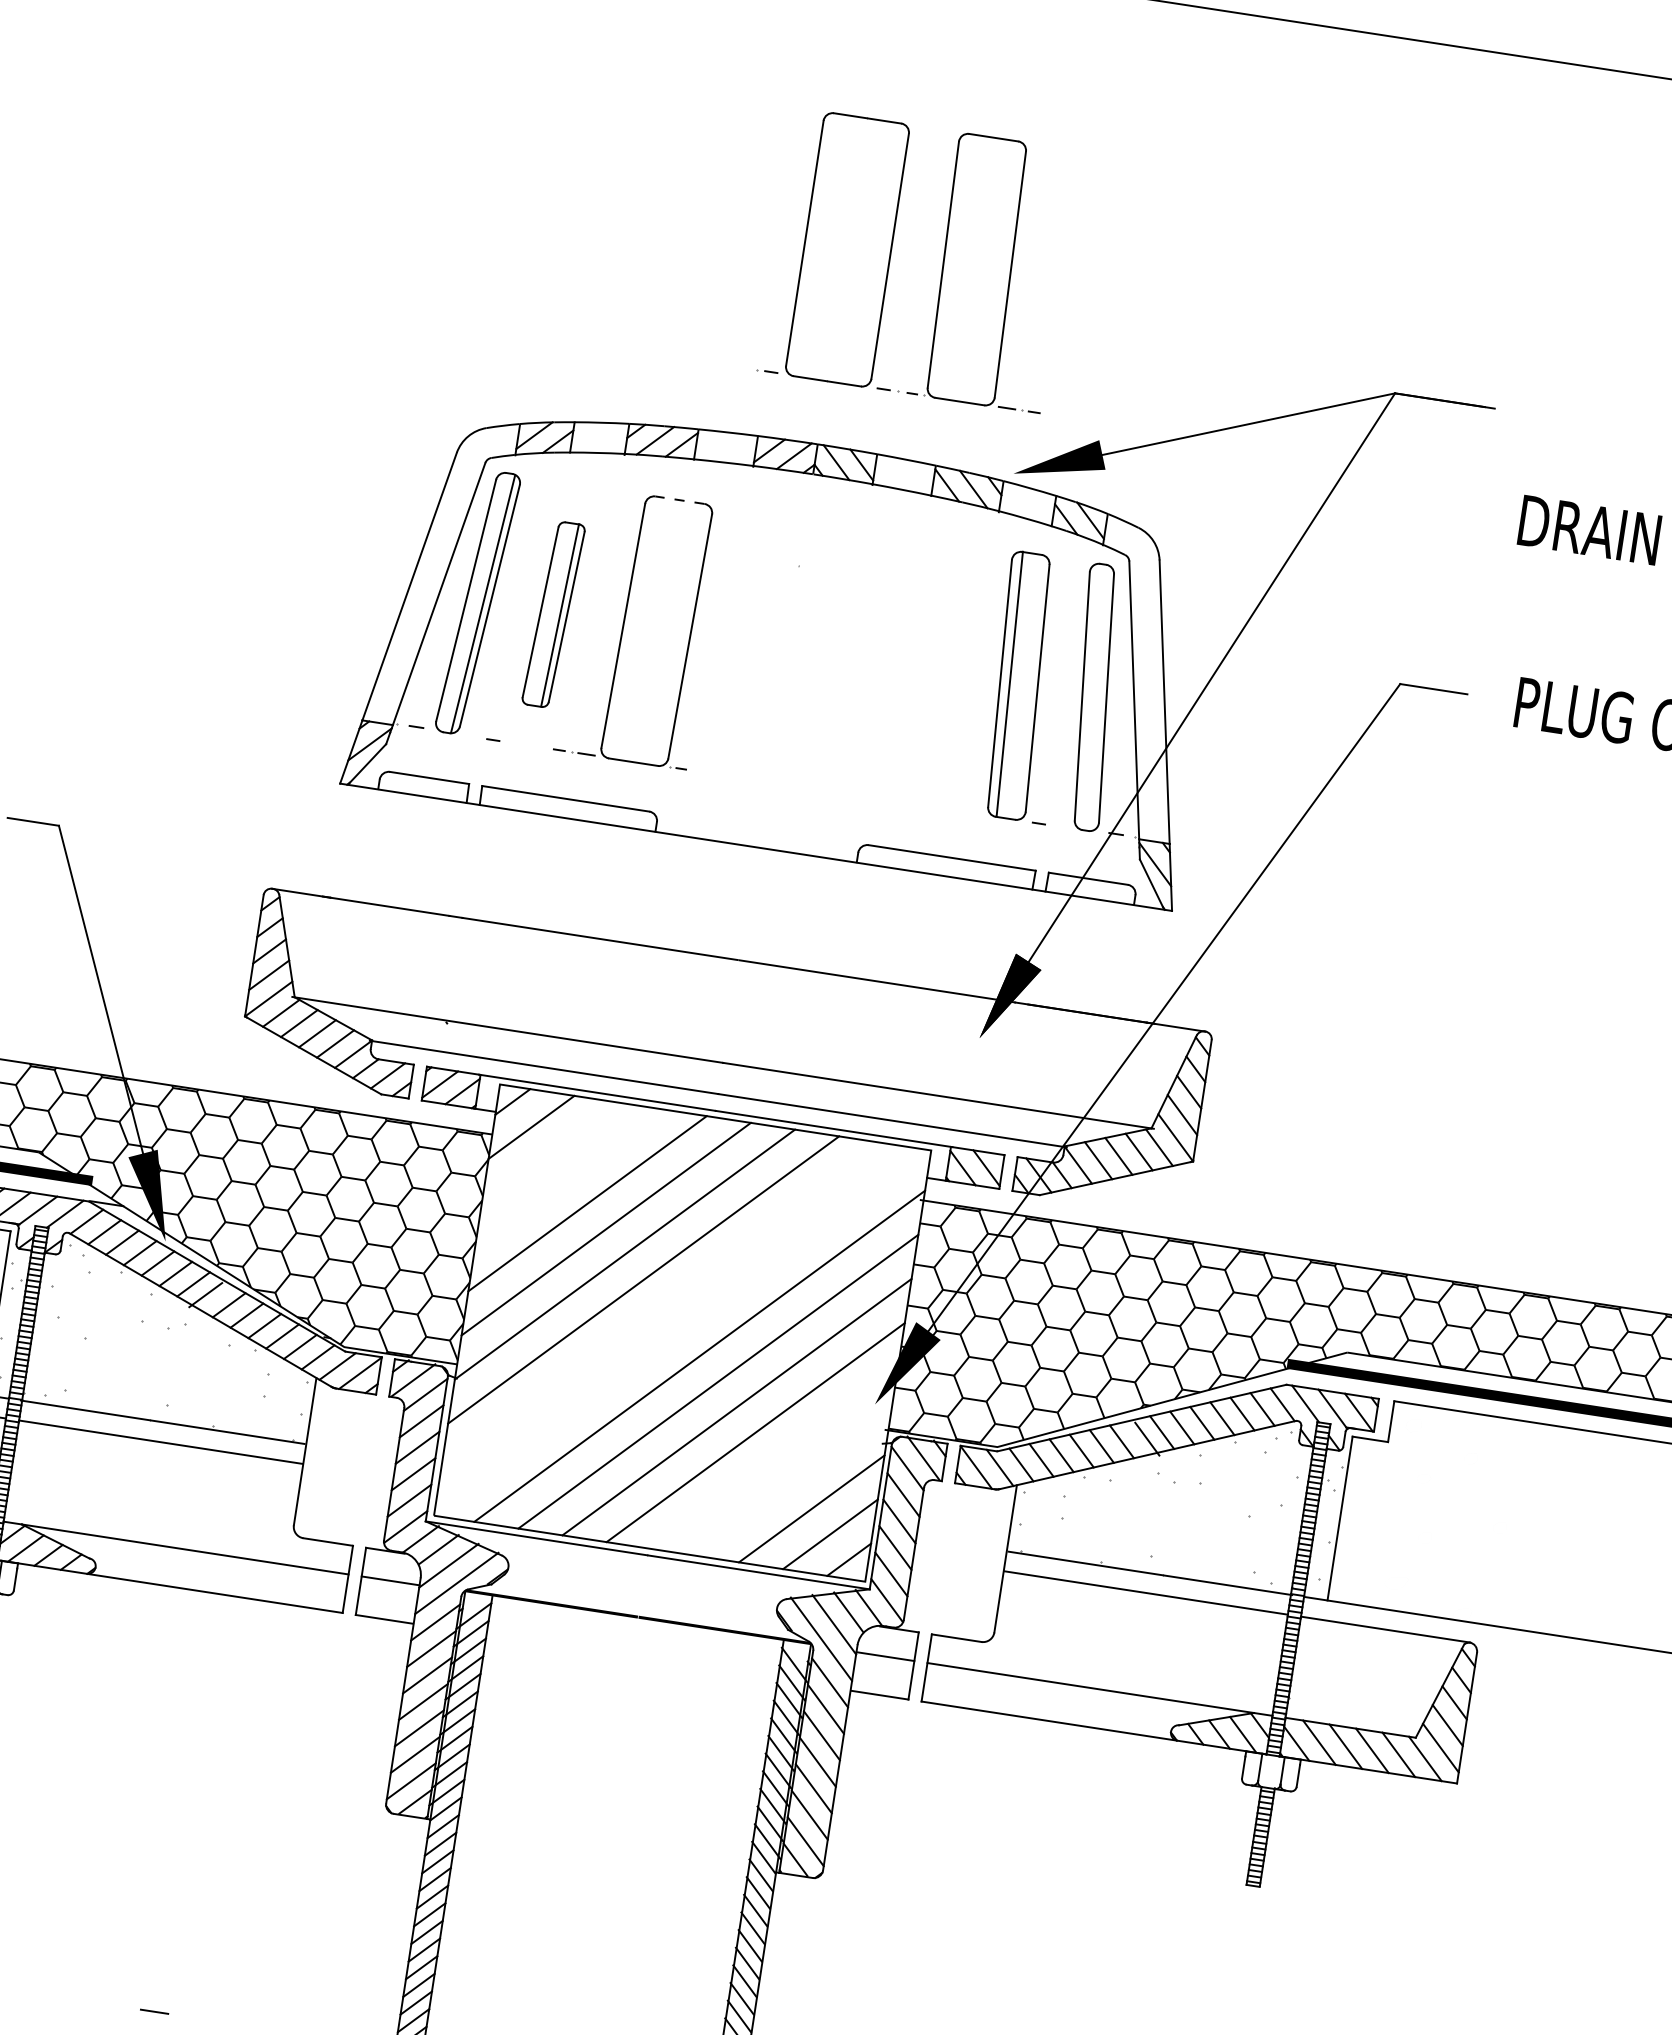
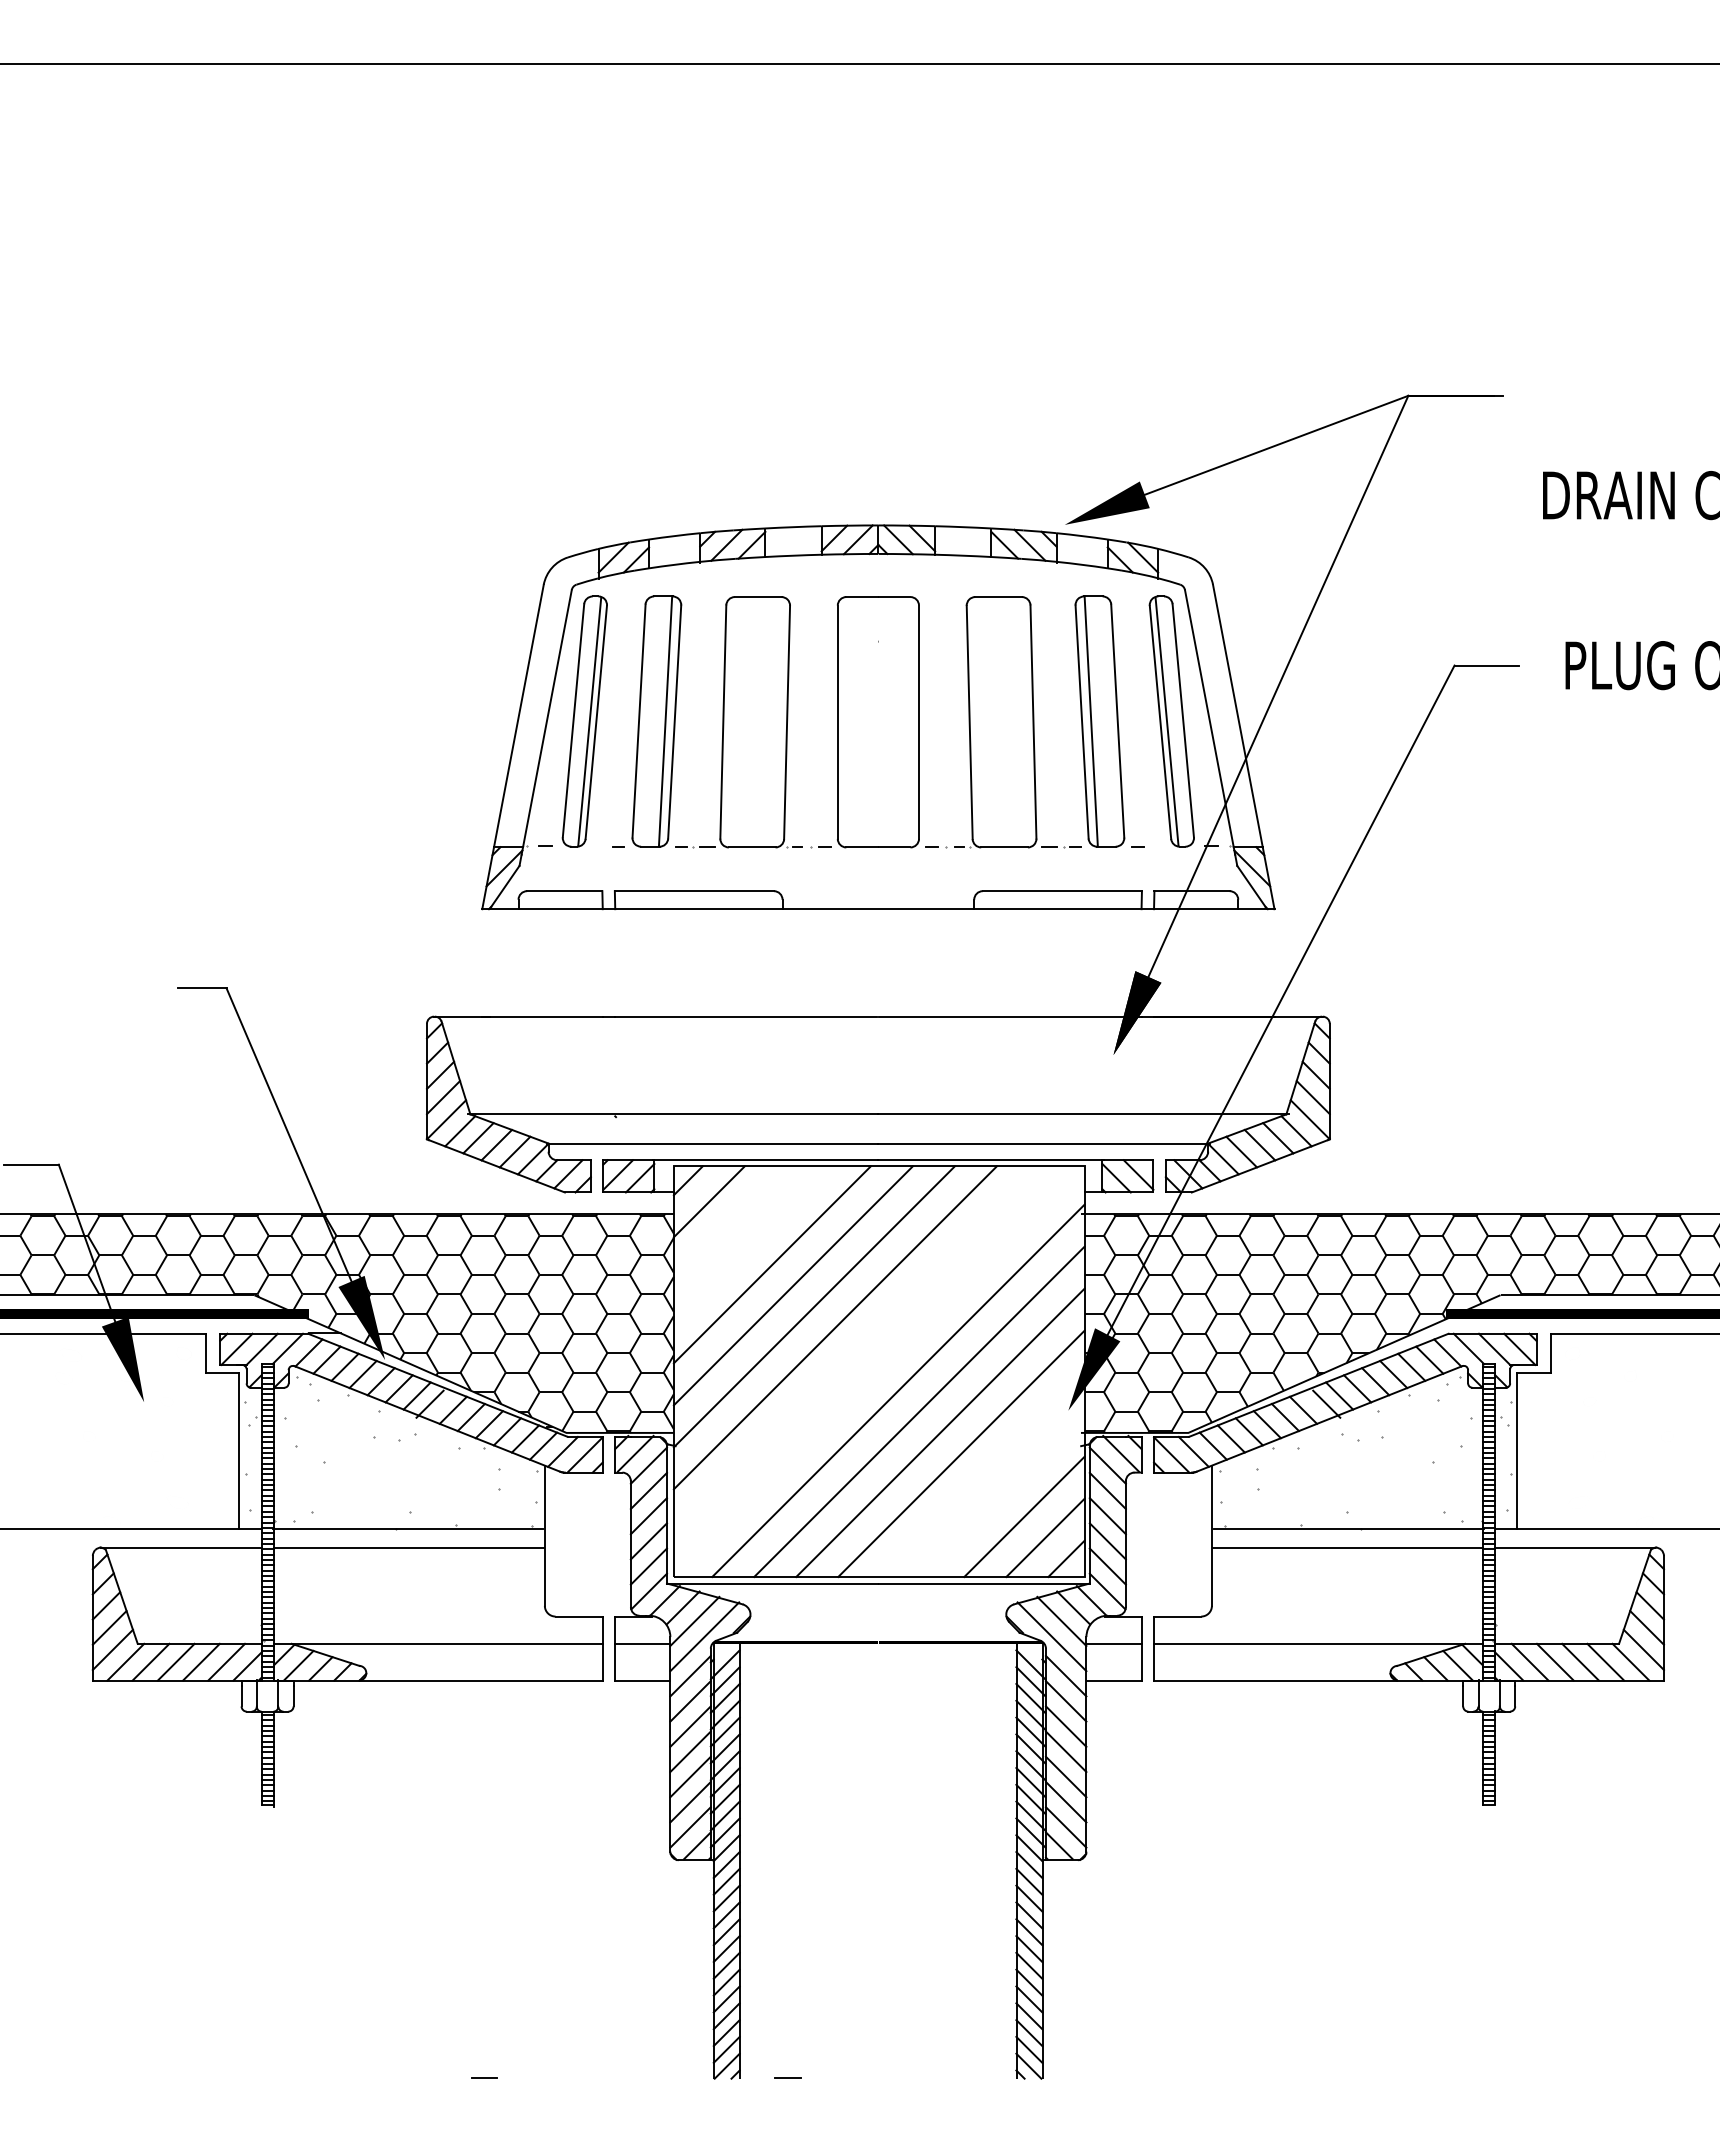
part: (942, 264) -> (968, 722), moved
line: (679, 500) -> (757, 597), dashed -> solid
part: (553, 614) -> (656, 721), size x1.43
line: (1088, 696) -> (1166, 721), added

